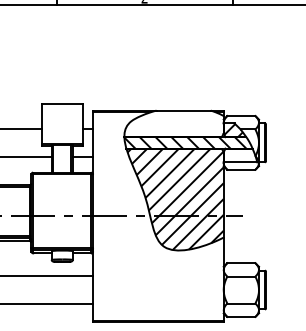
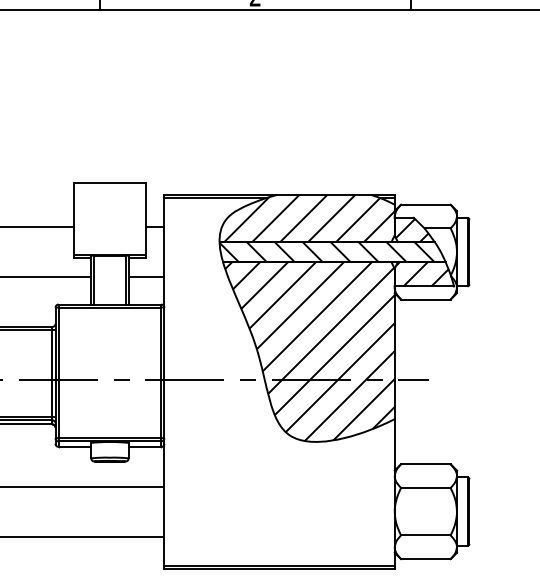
hatch: (175, 123) -> (309, 217), added
hatch: (239, 155) -> (422, 274), added

